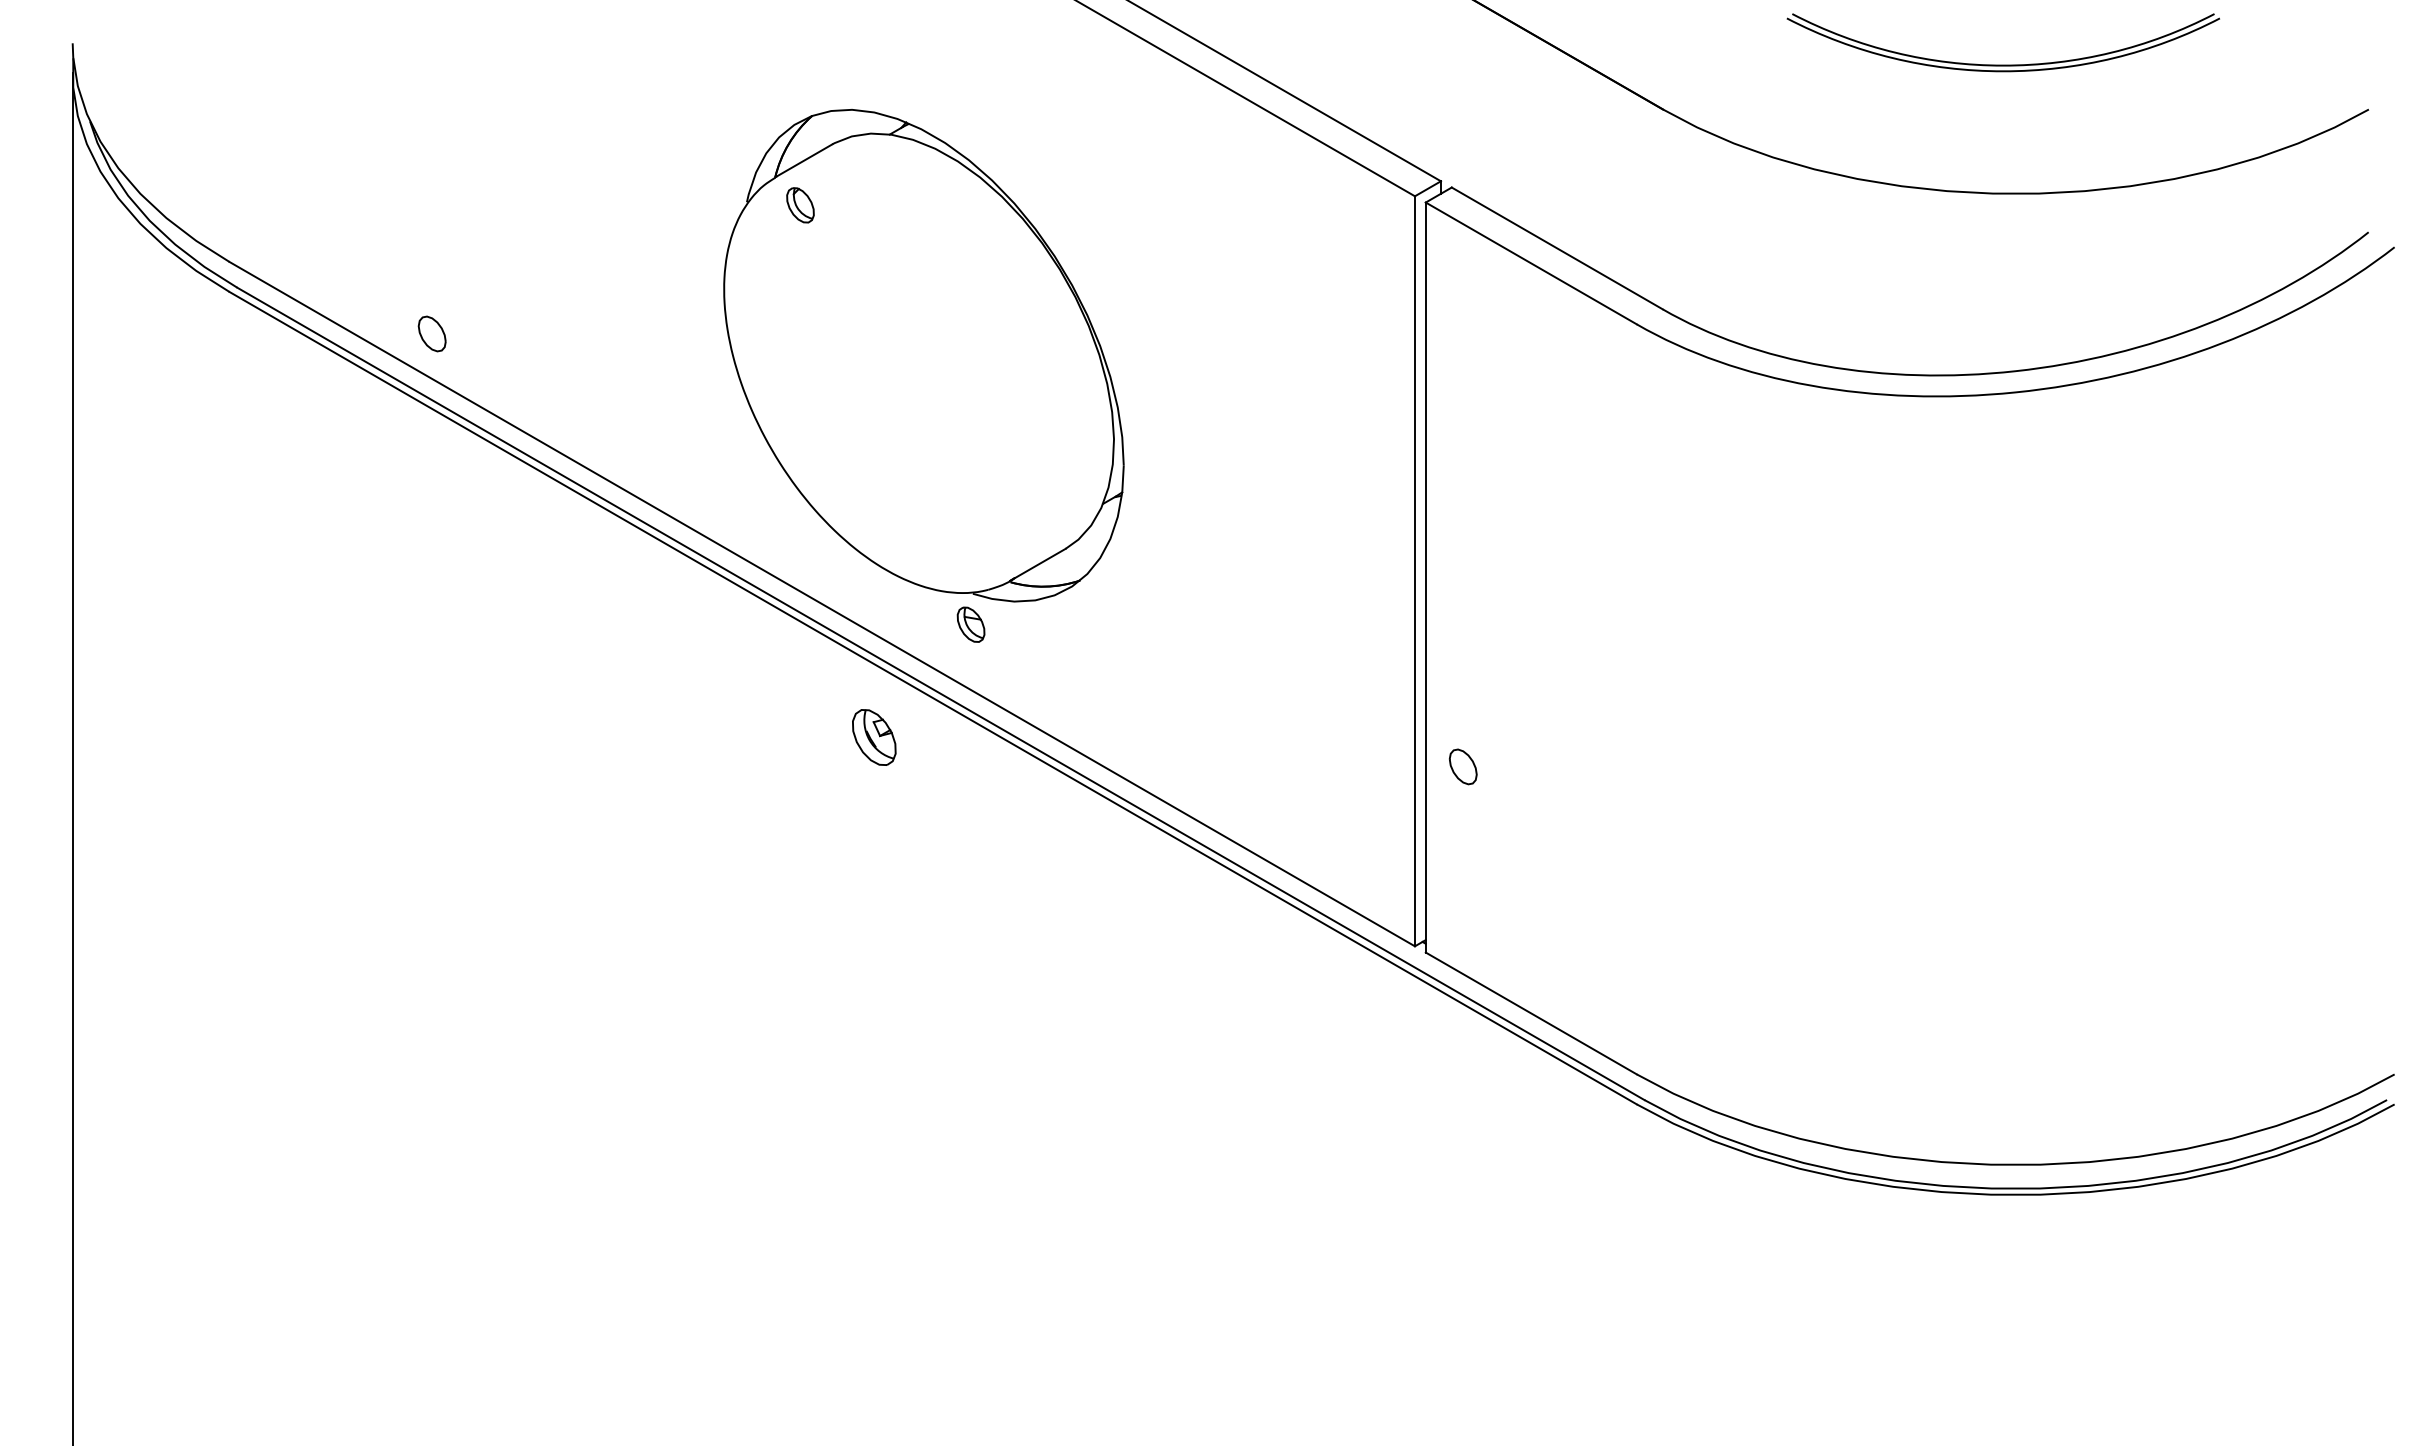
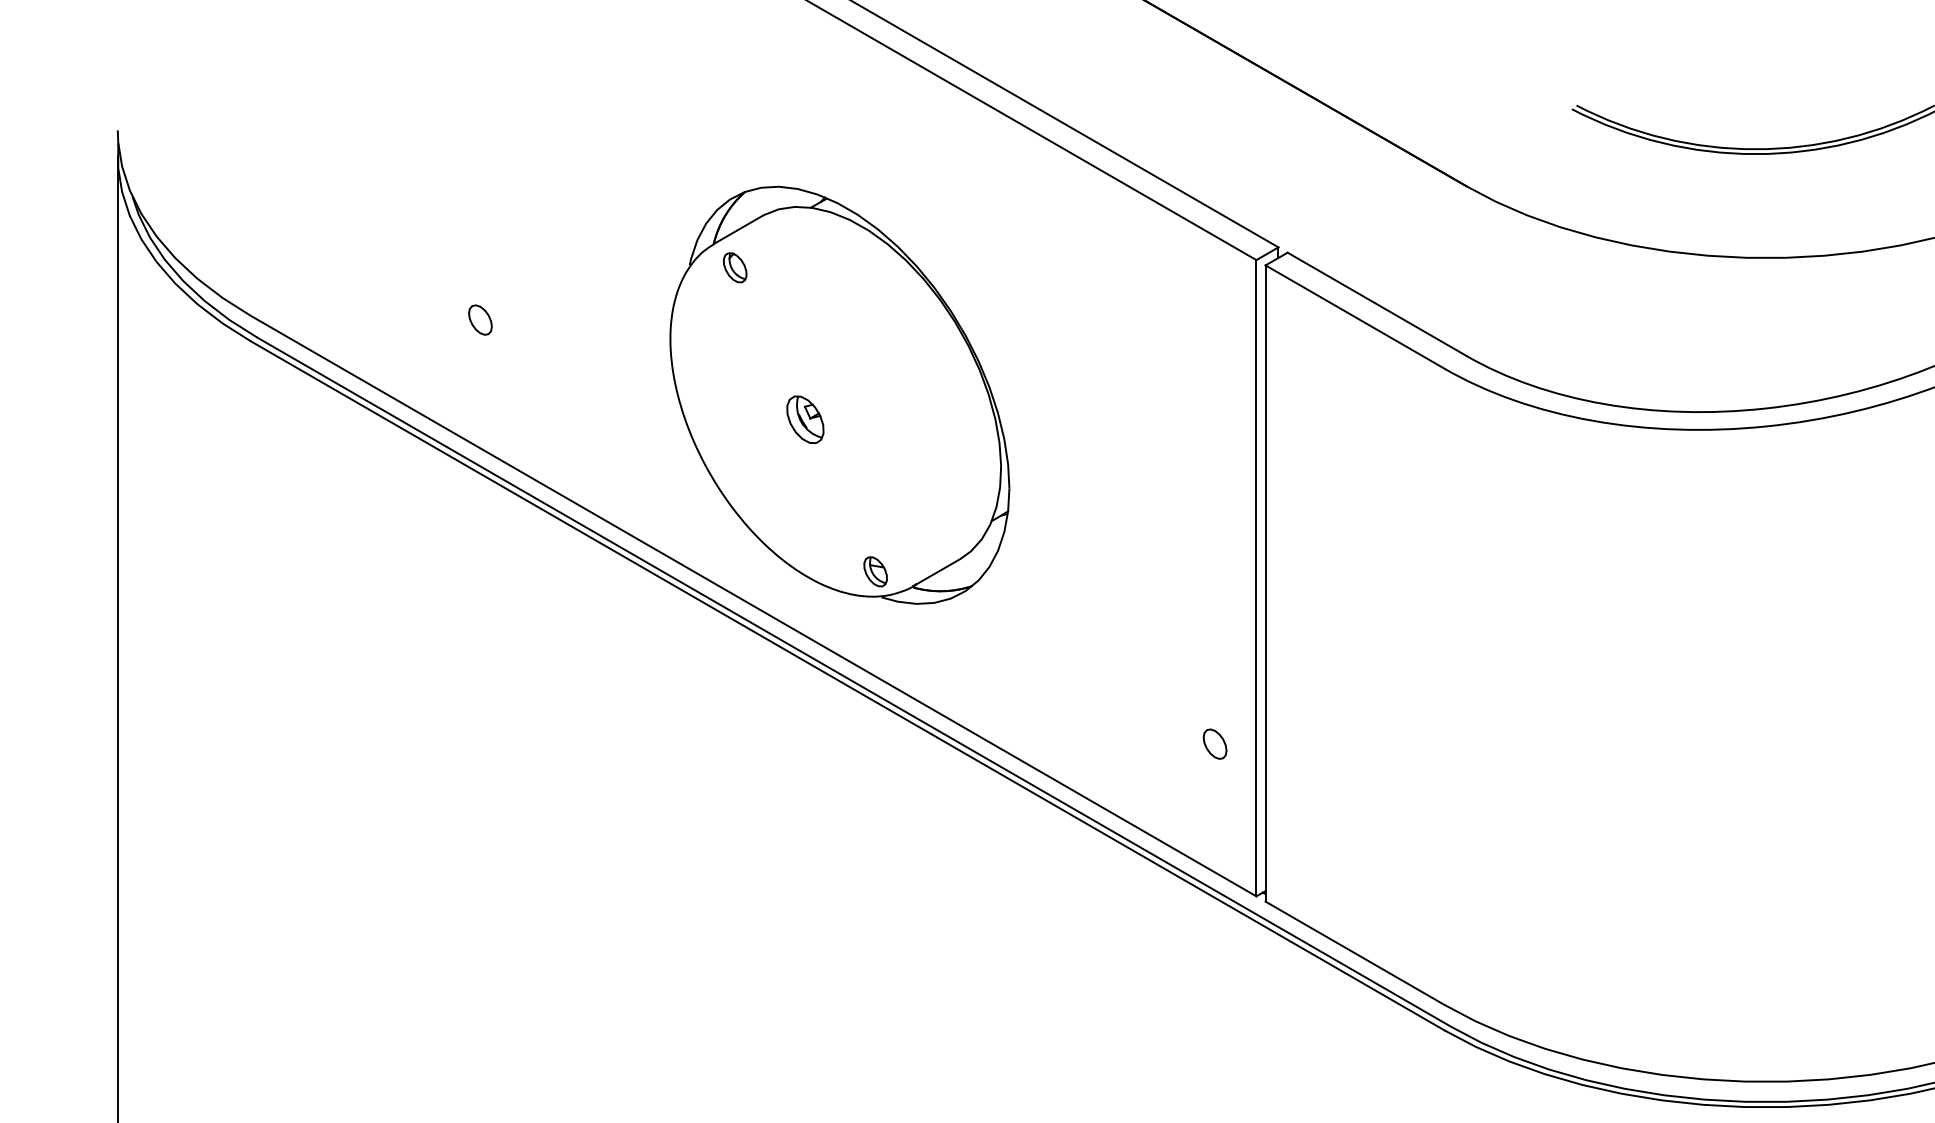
part: (431, 333) -> (479, 319), moved
part: (970, 624) -> (875, 571), moved
part: (874, 737) -> (805, 419), moved
part: (1463, 766) -> (1215, 743), moved

